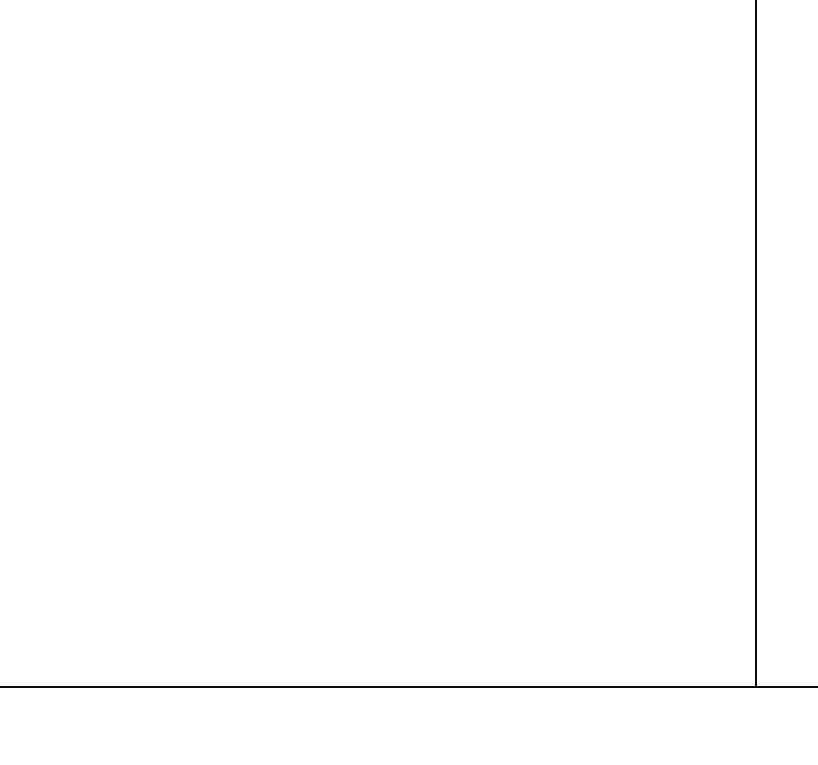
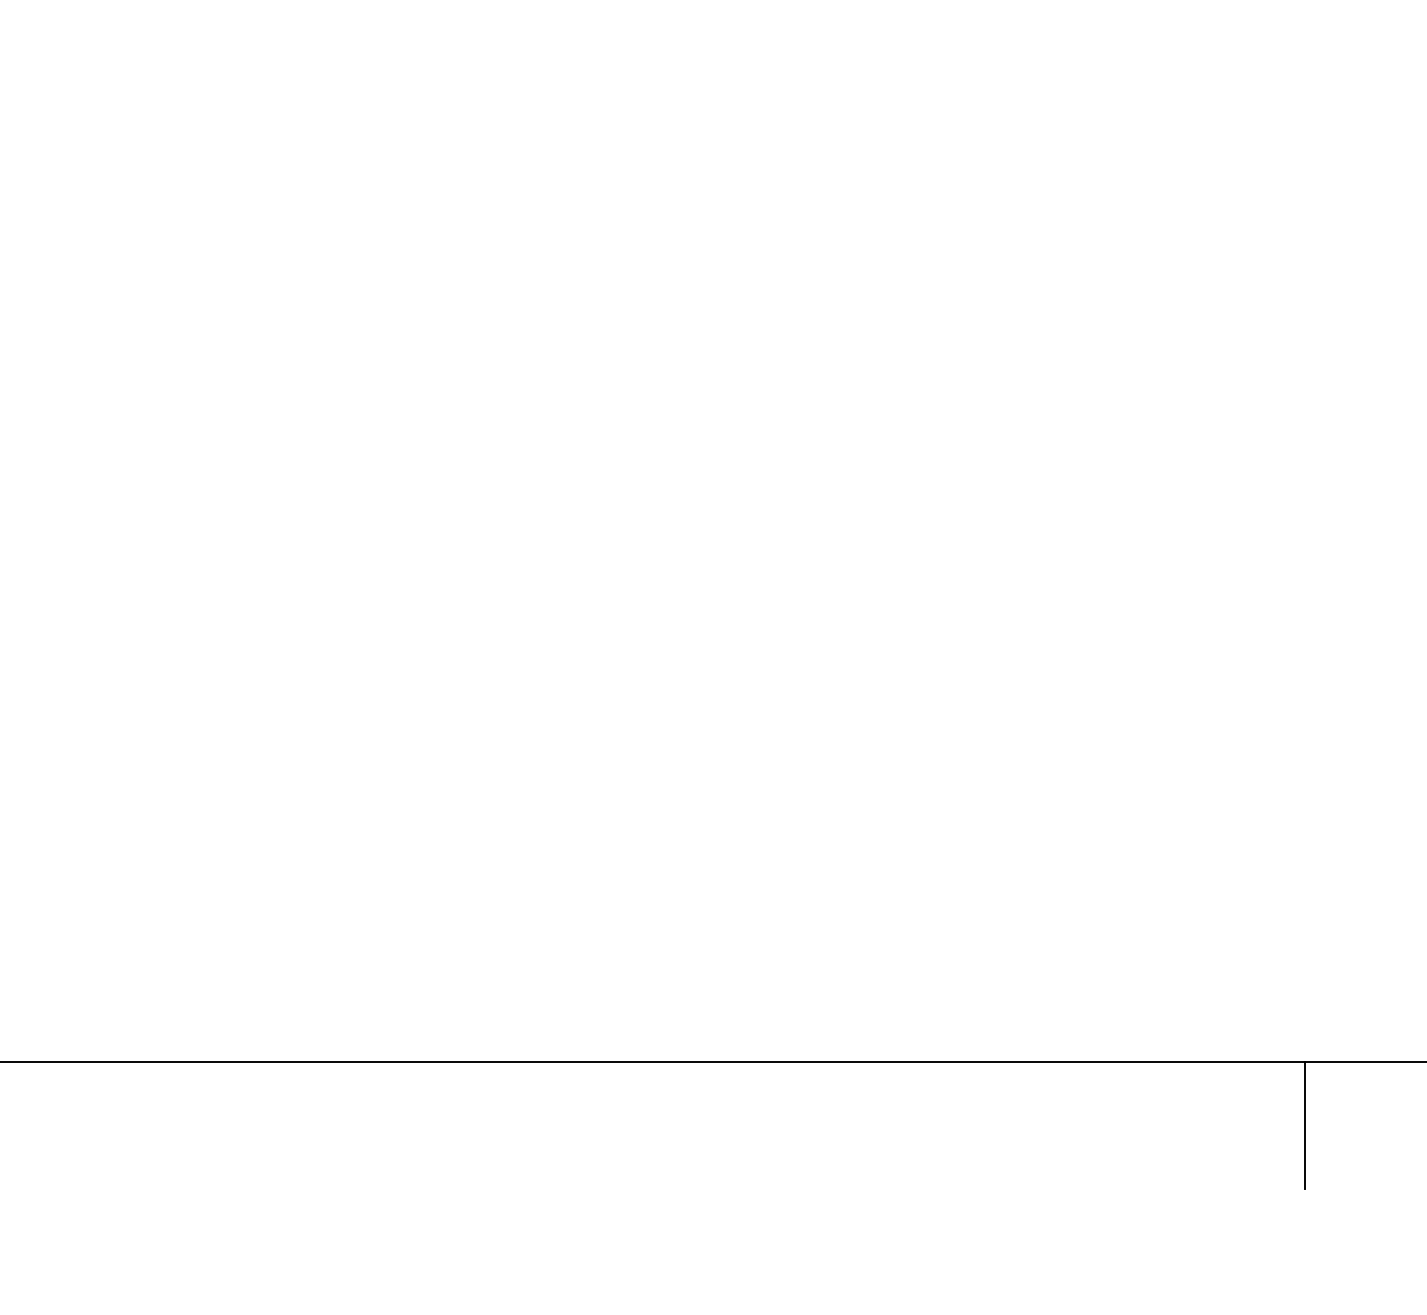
line: (653, 721) -> (1304, 1125), added

